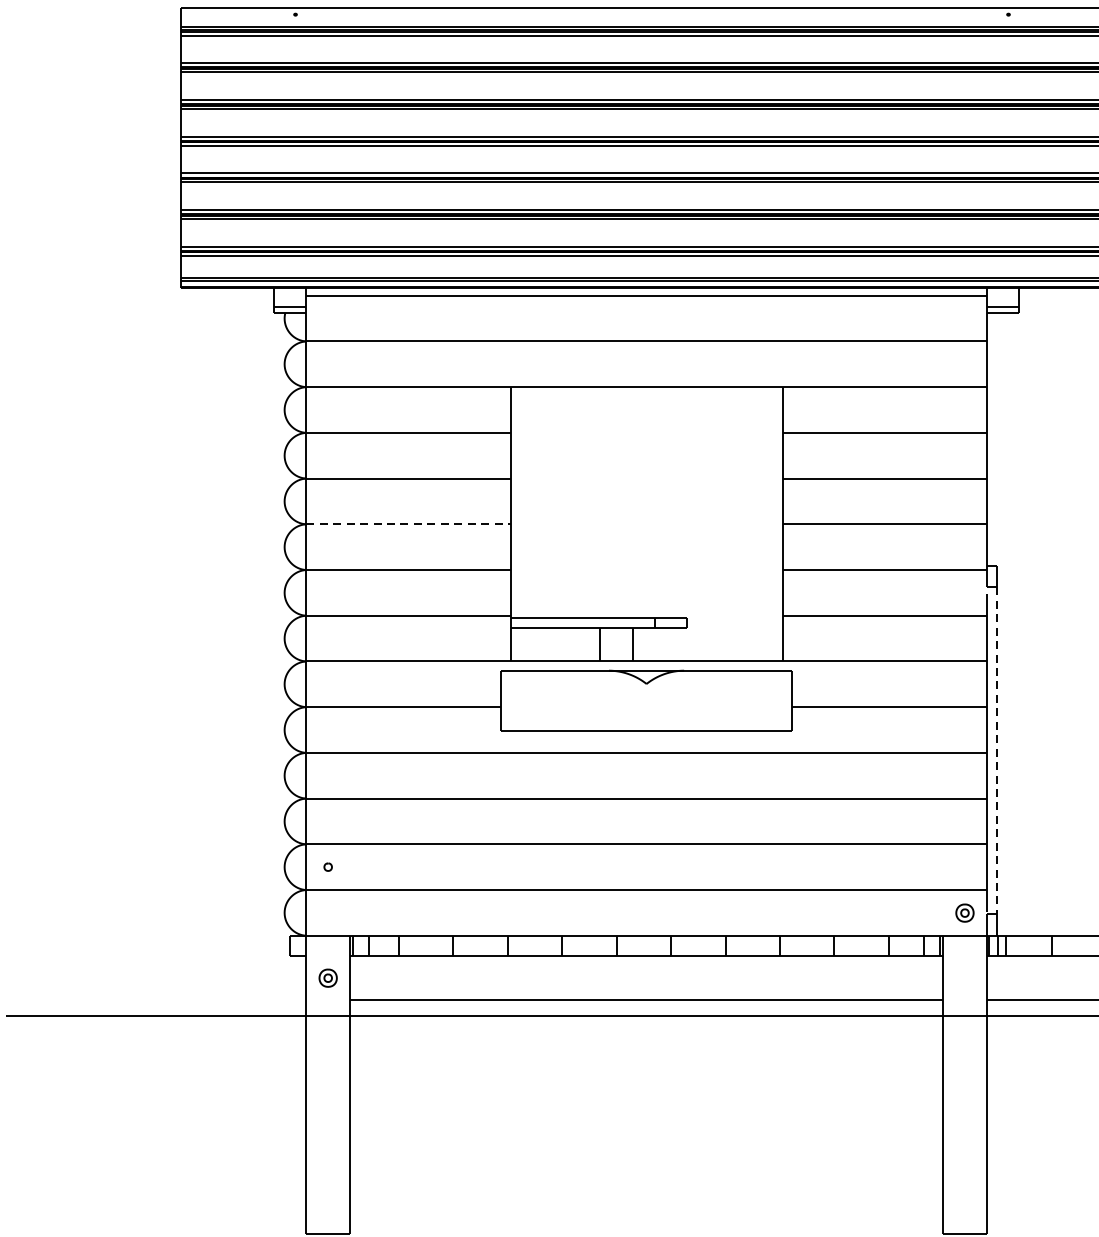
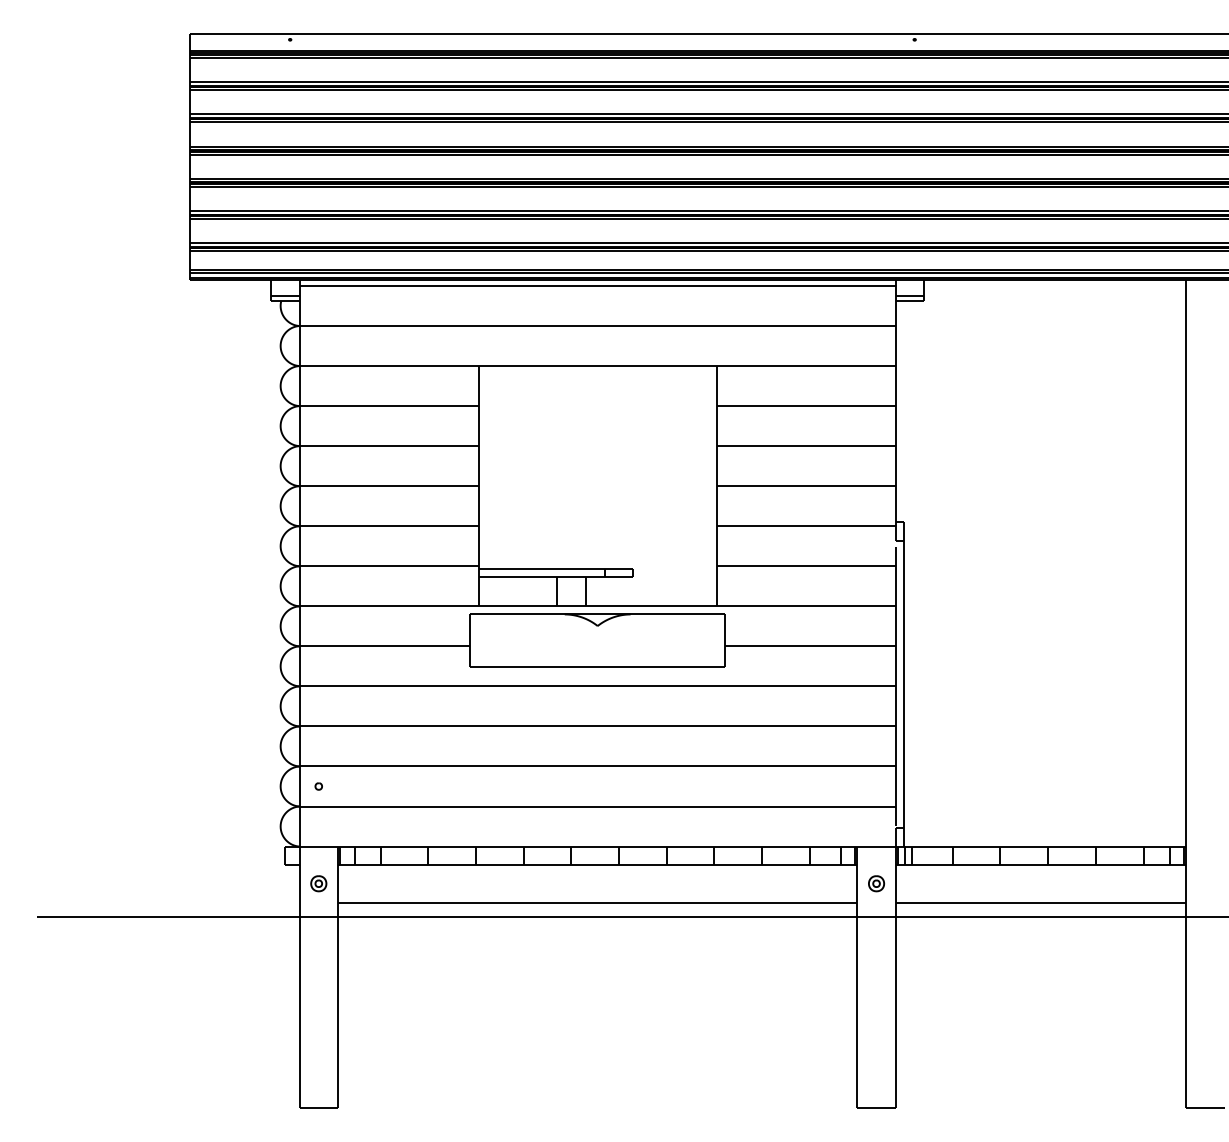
line: (408, 524) -> (389, 486), dashed -> solid
line: (996, 750) -> (904, 684), dashed -> solid
part: (964, 912) -> (876, 883), moved

